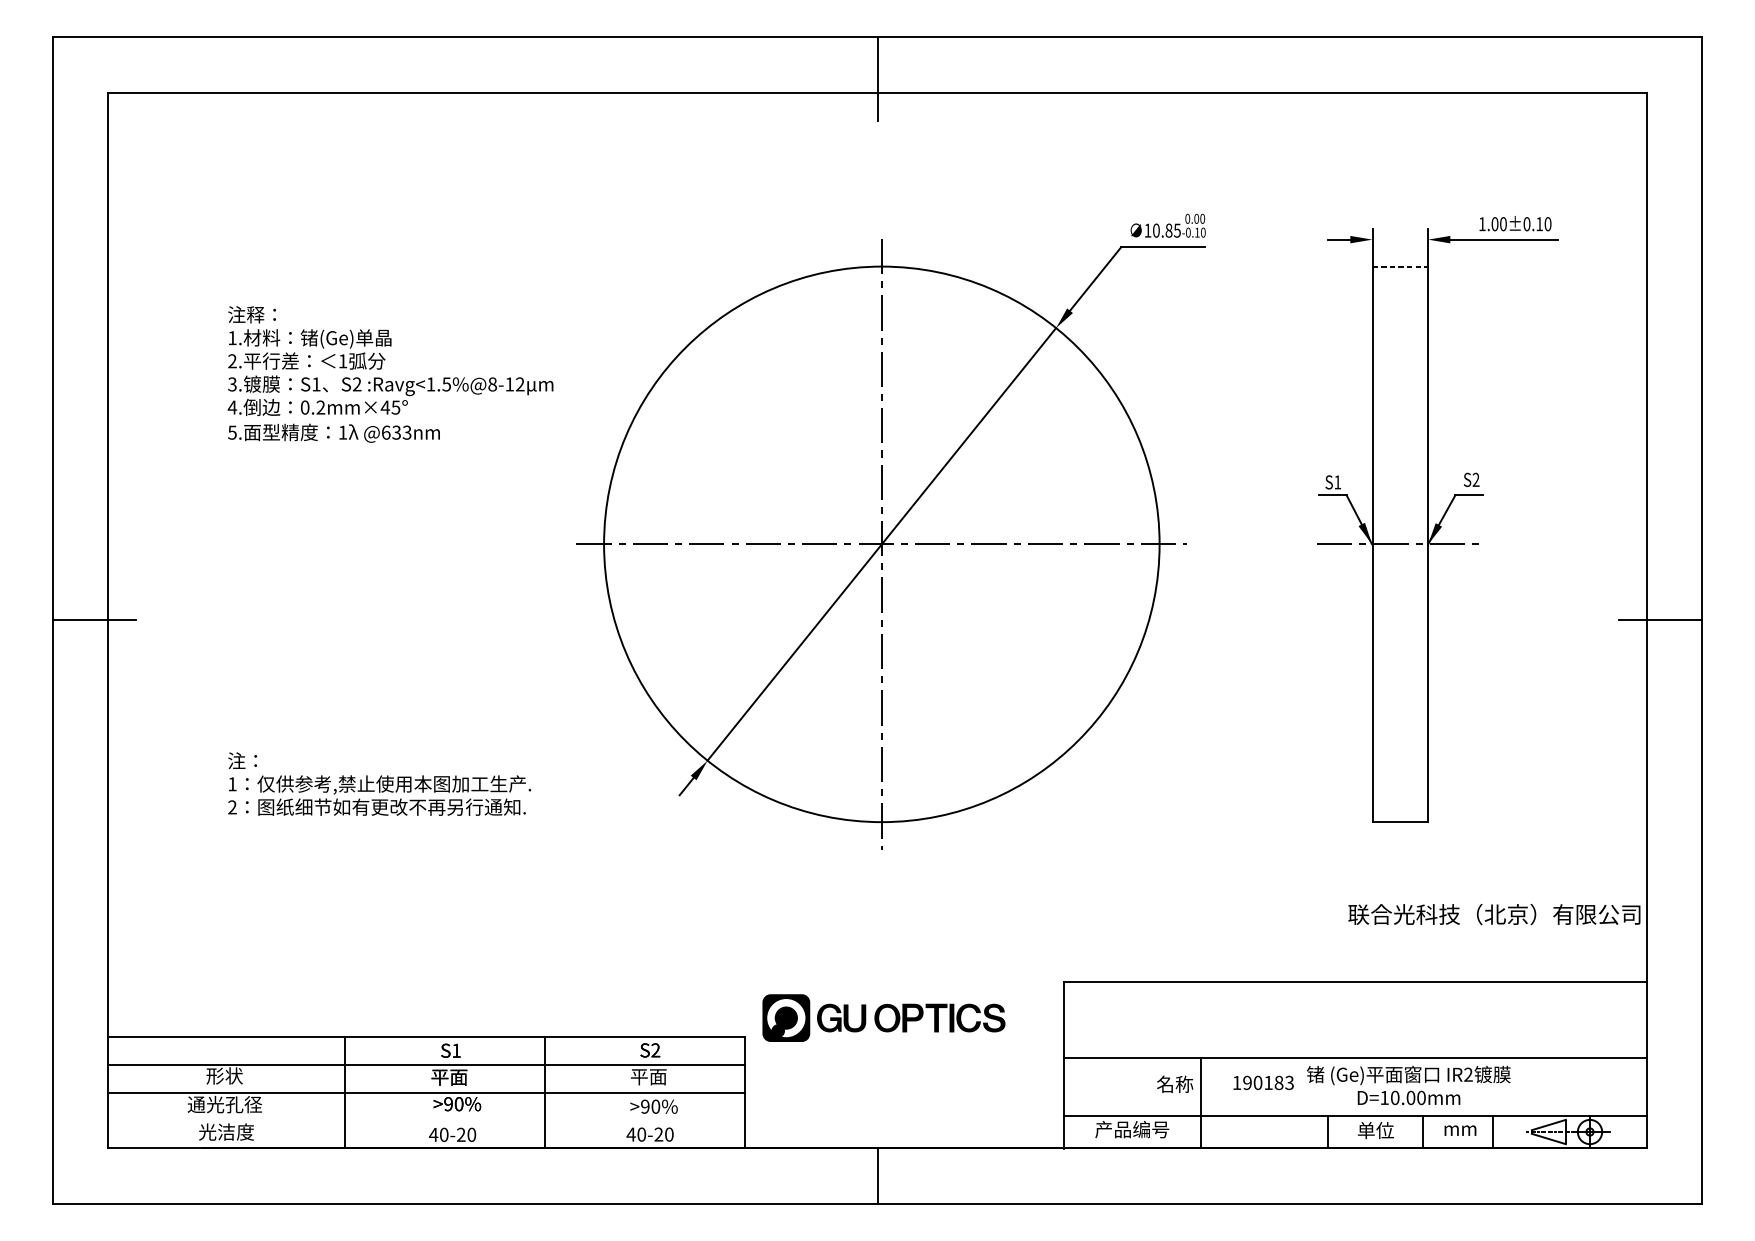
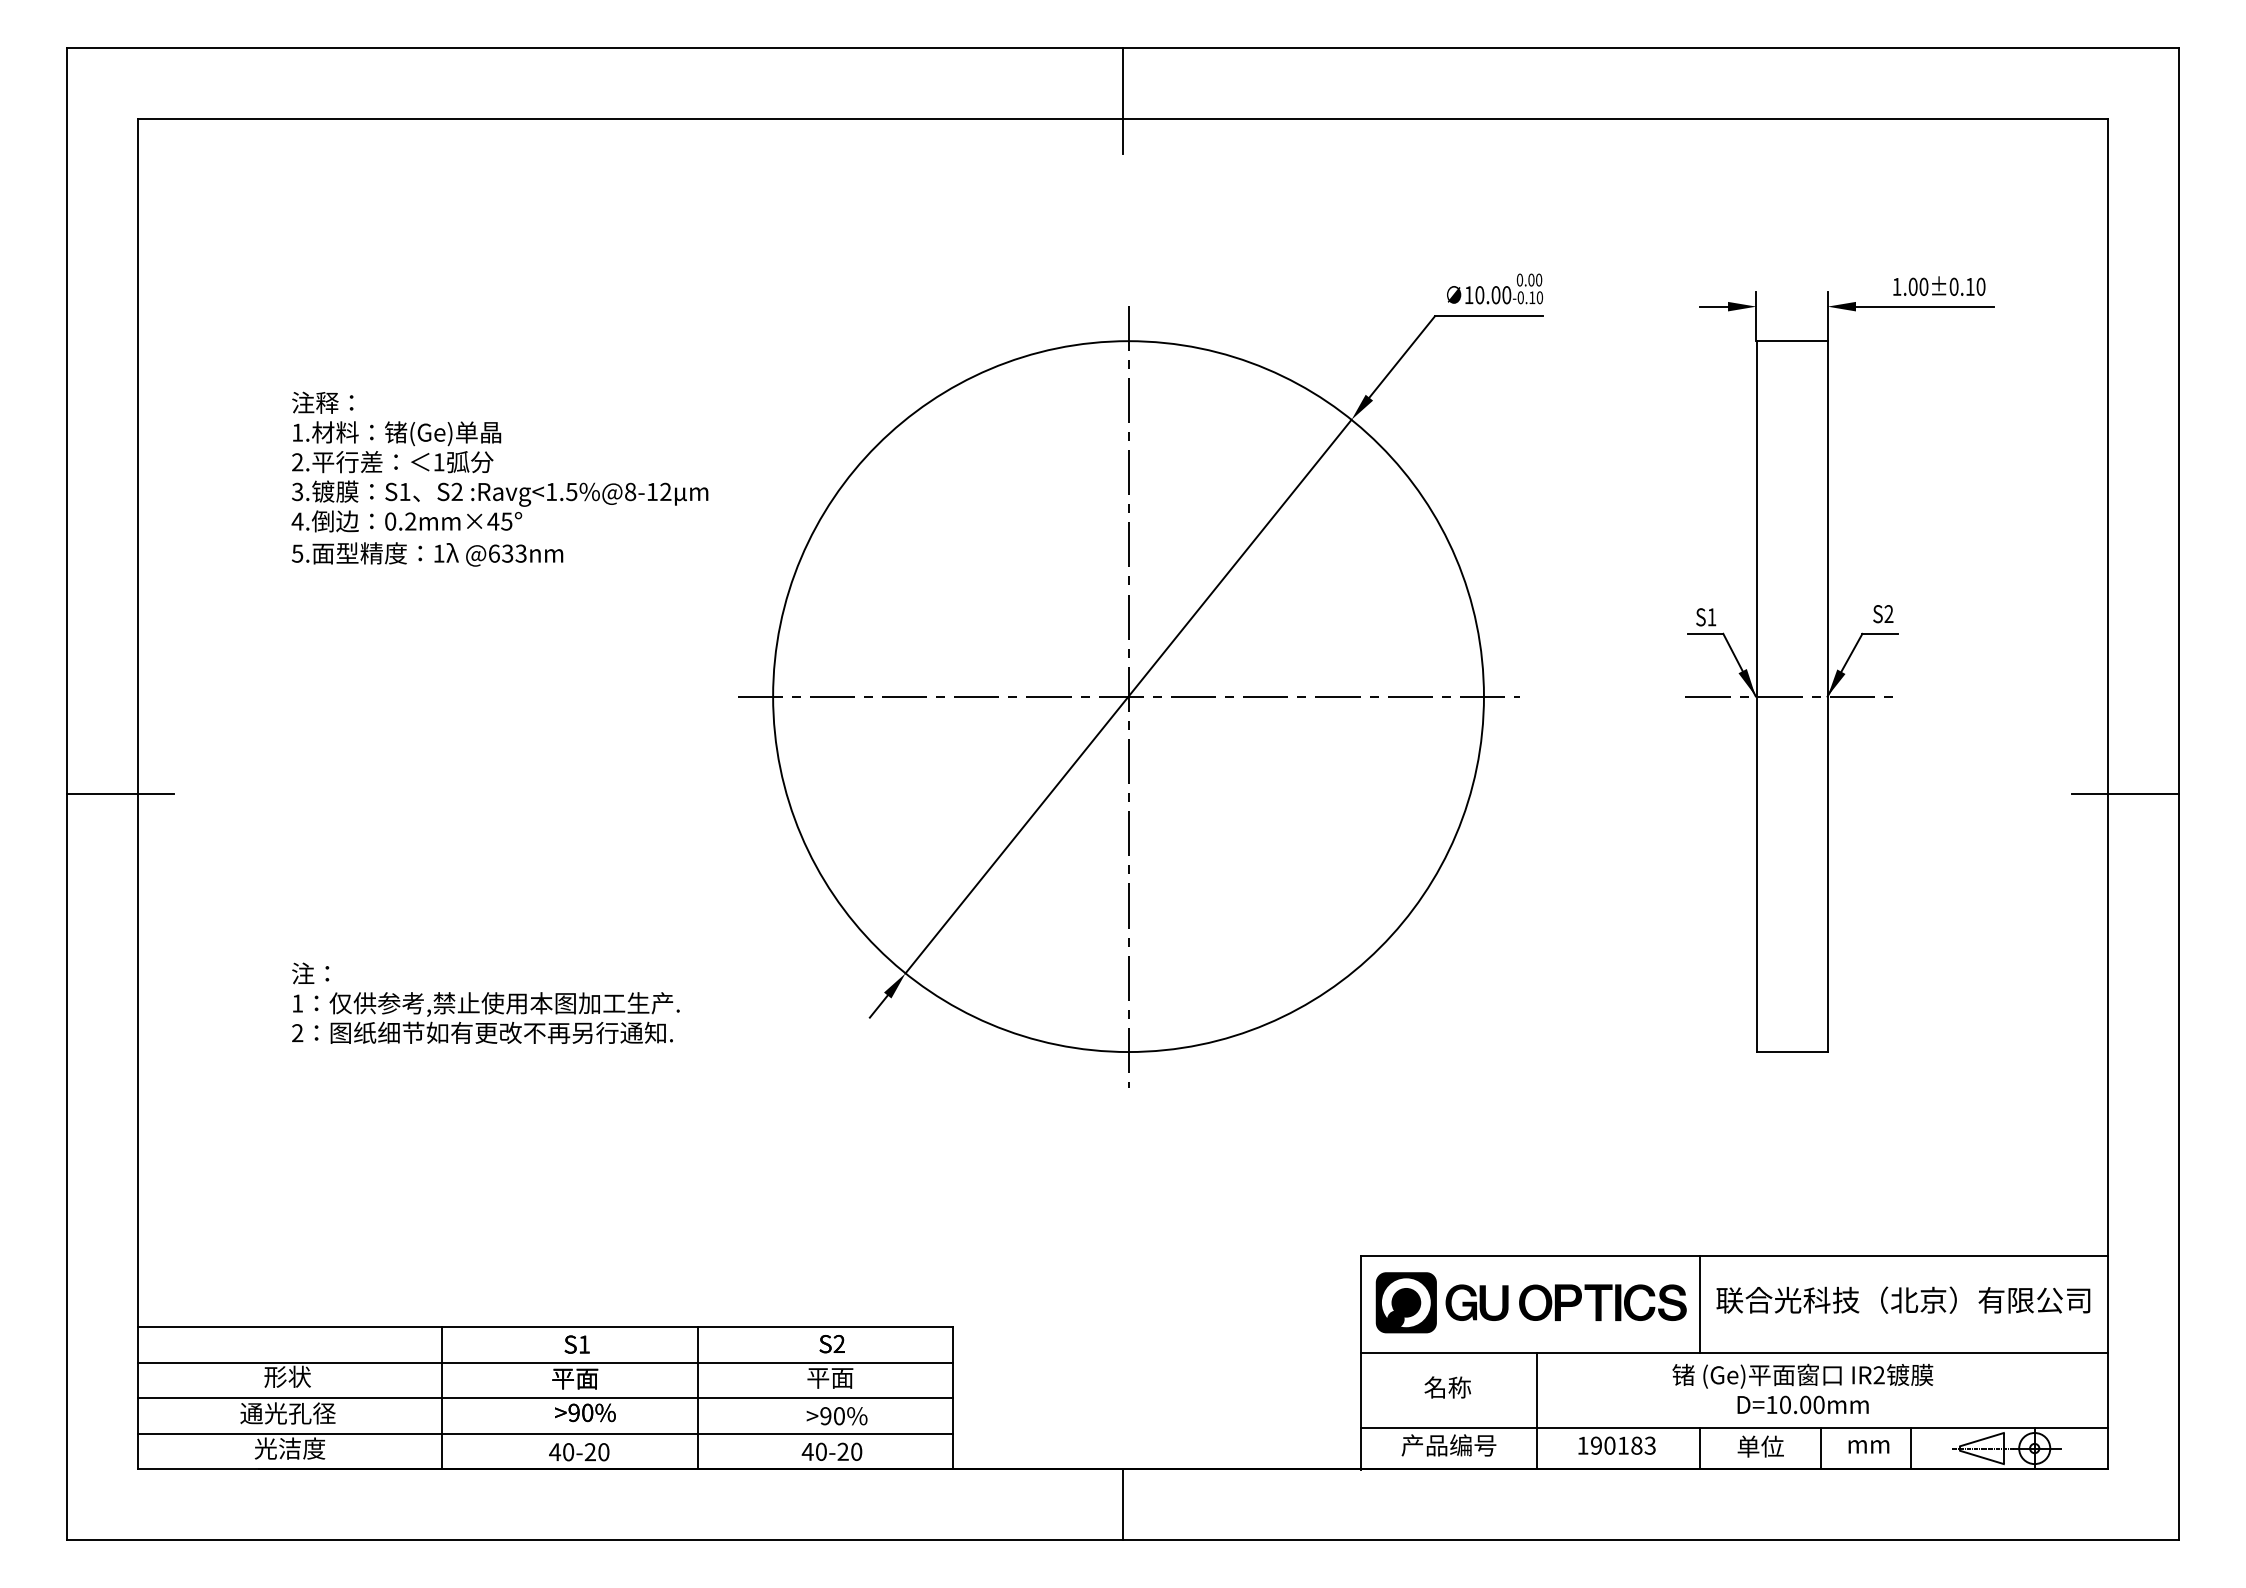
text: (1173, 230) -> (1501, 295), 10.85 -> 10.00
line: (1400, 266) -> (1792, 341), dashed -> solid
text: (1494, 913) -> (1903, 1299), moved
part: (883, 1017) -> (1530, 1302), moved
line: (1328, 1019) -> (1699, 1304), added
text: (1263, 1082) -> (1616, 1445), moved
text: (1174, 1084) -> (1447, 1387), moved
line: (426, 1120) -> (545, 1433), added

